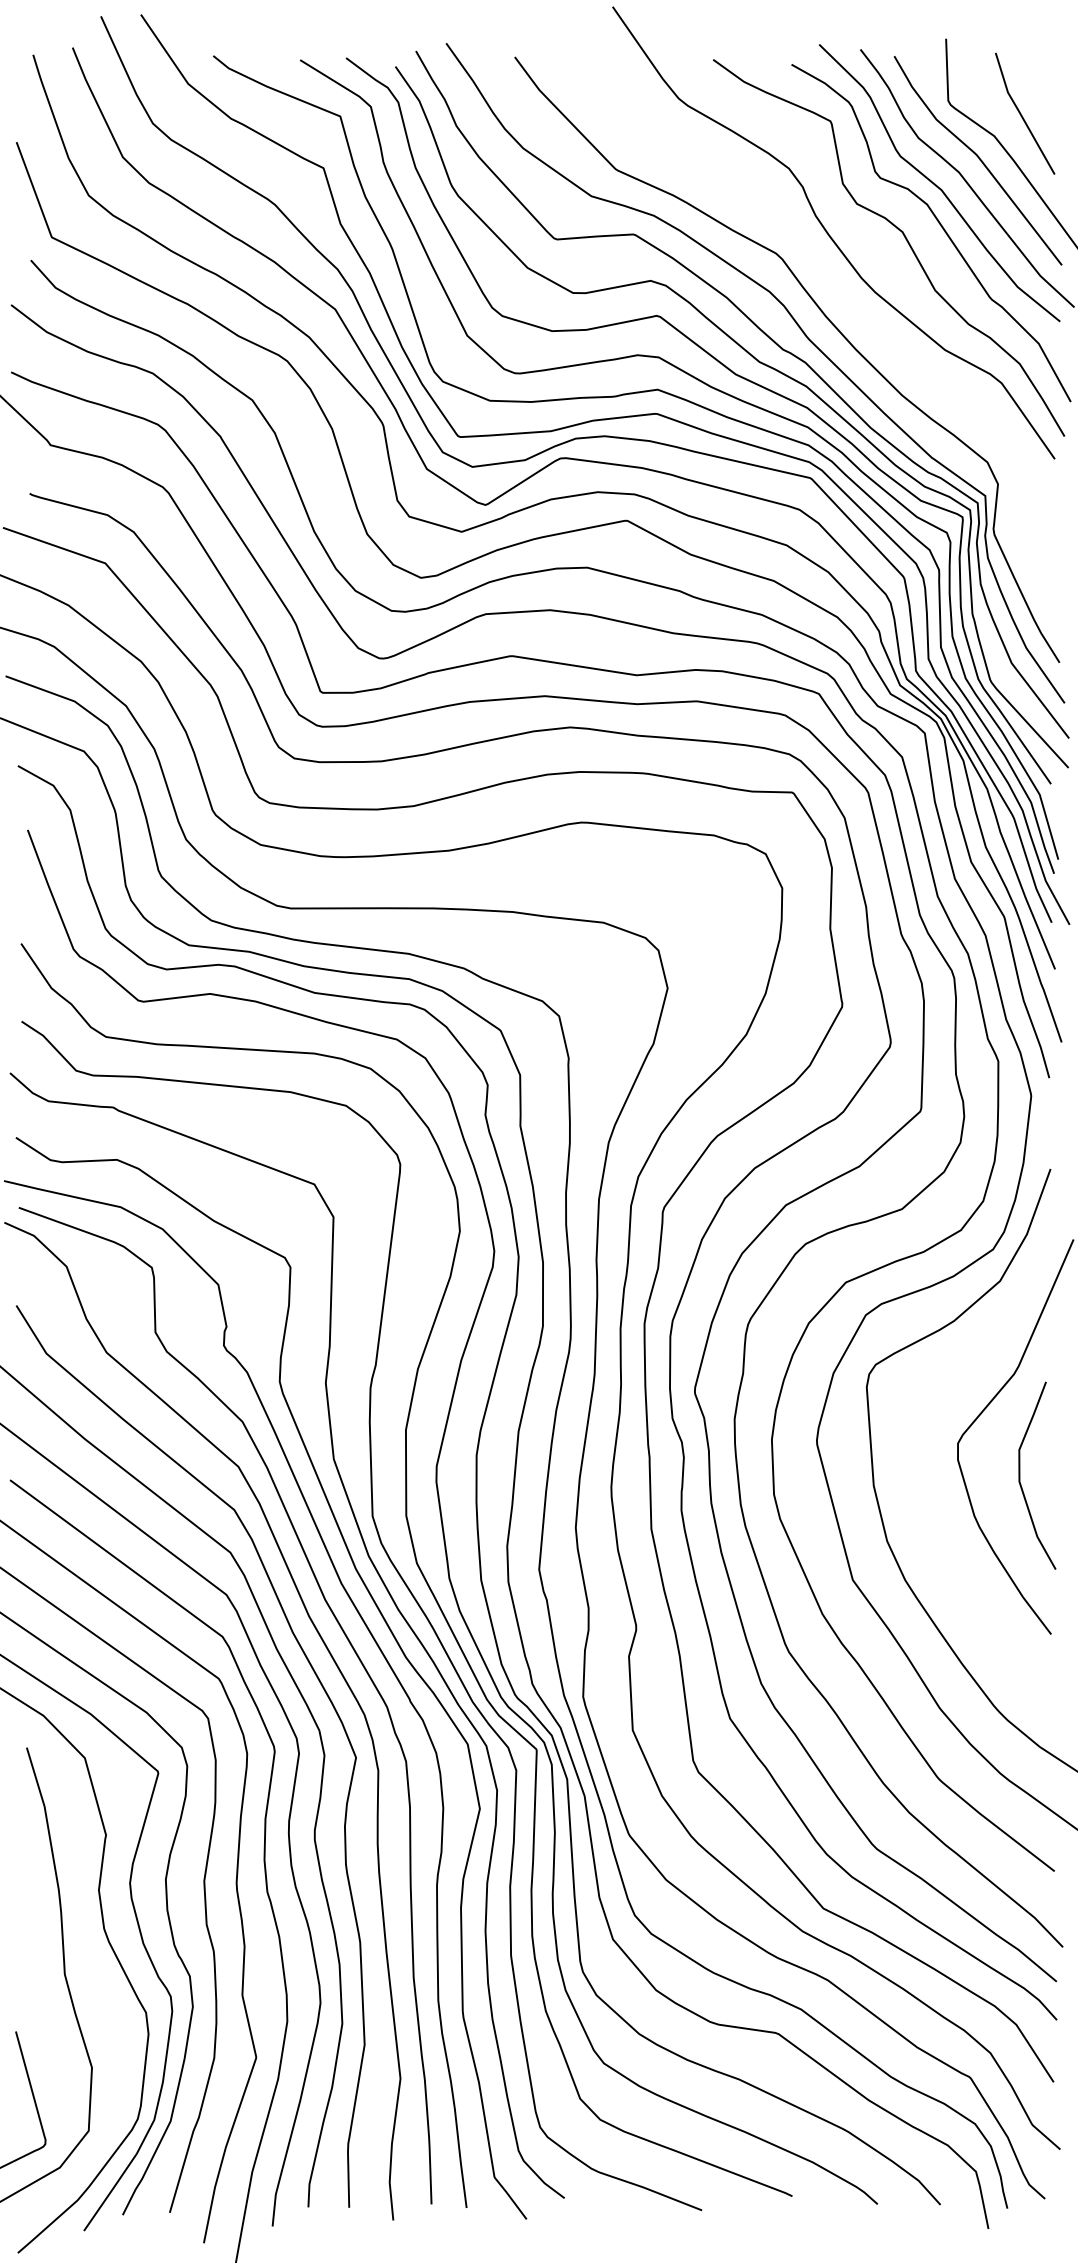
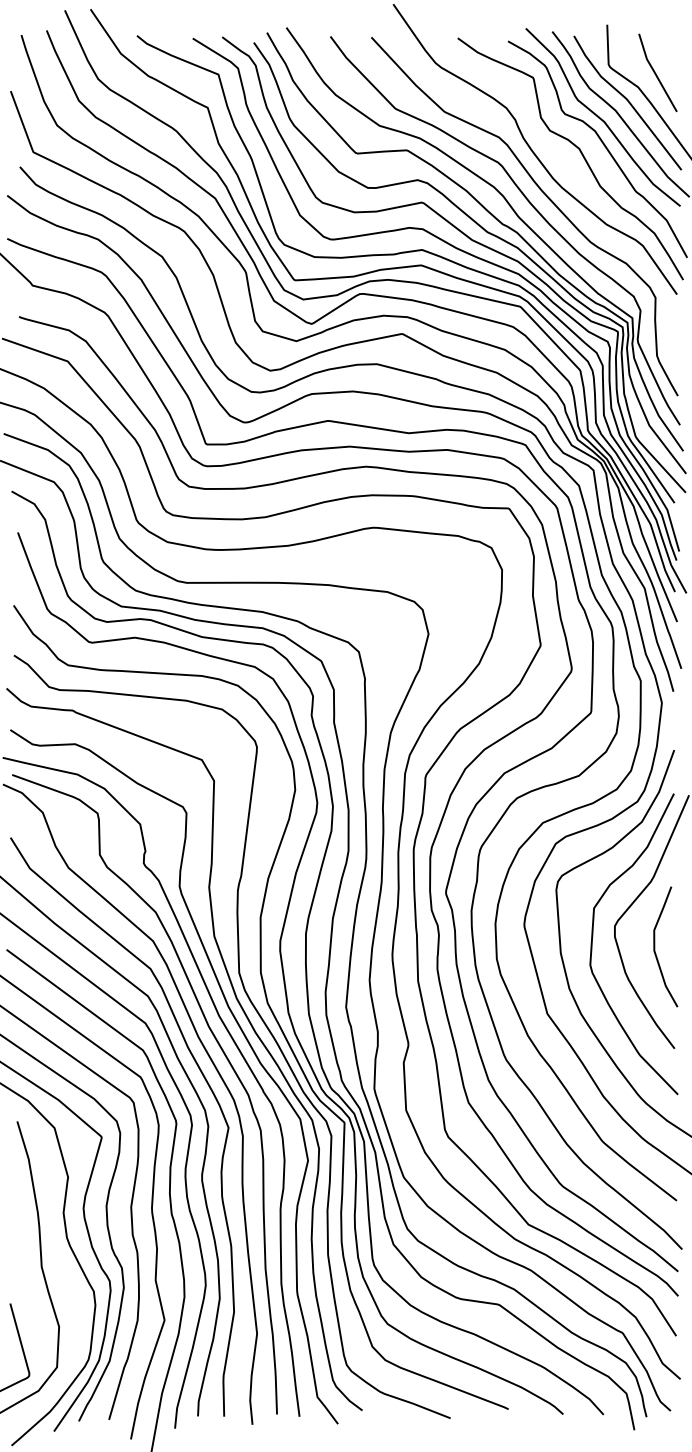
curve: (849, 306) -> (545, 196), added
curve: (924, 1459) -> (593, 936), added

